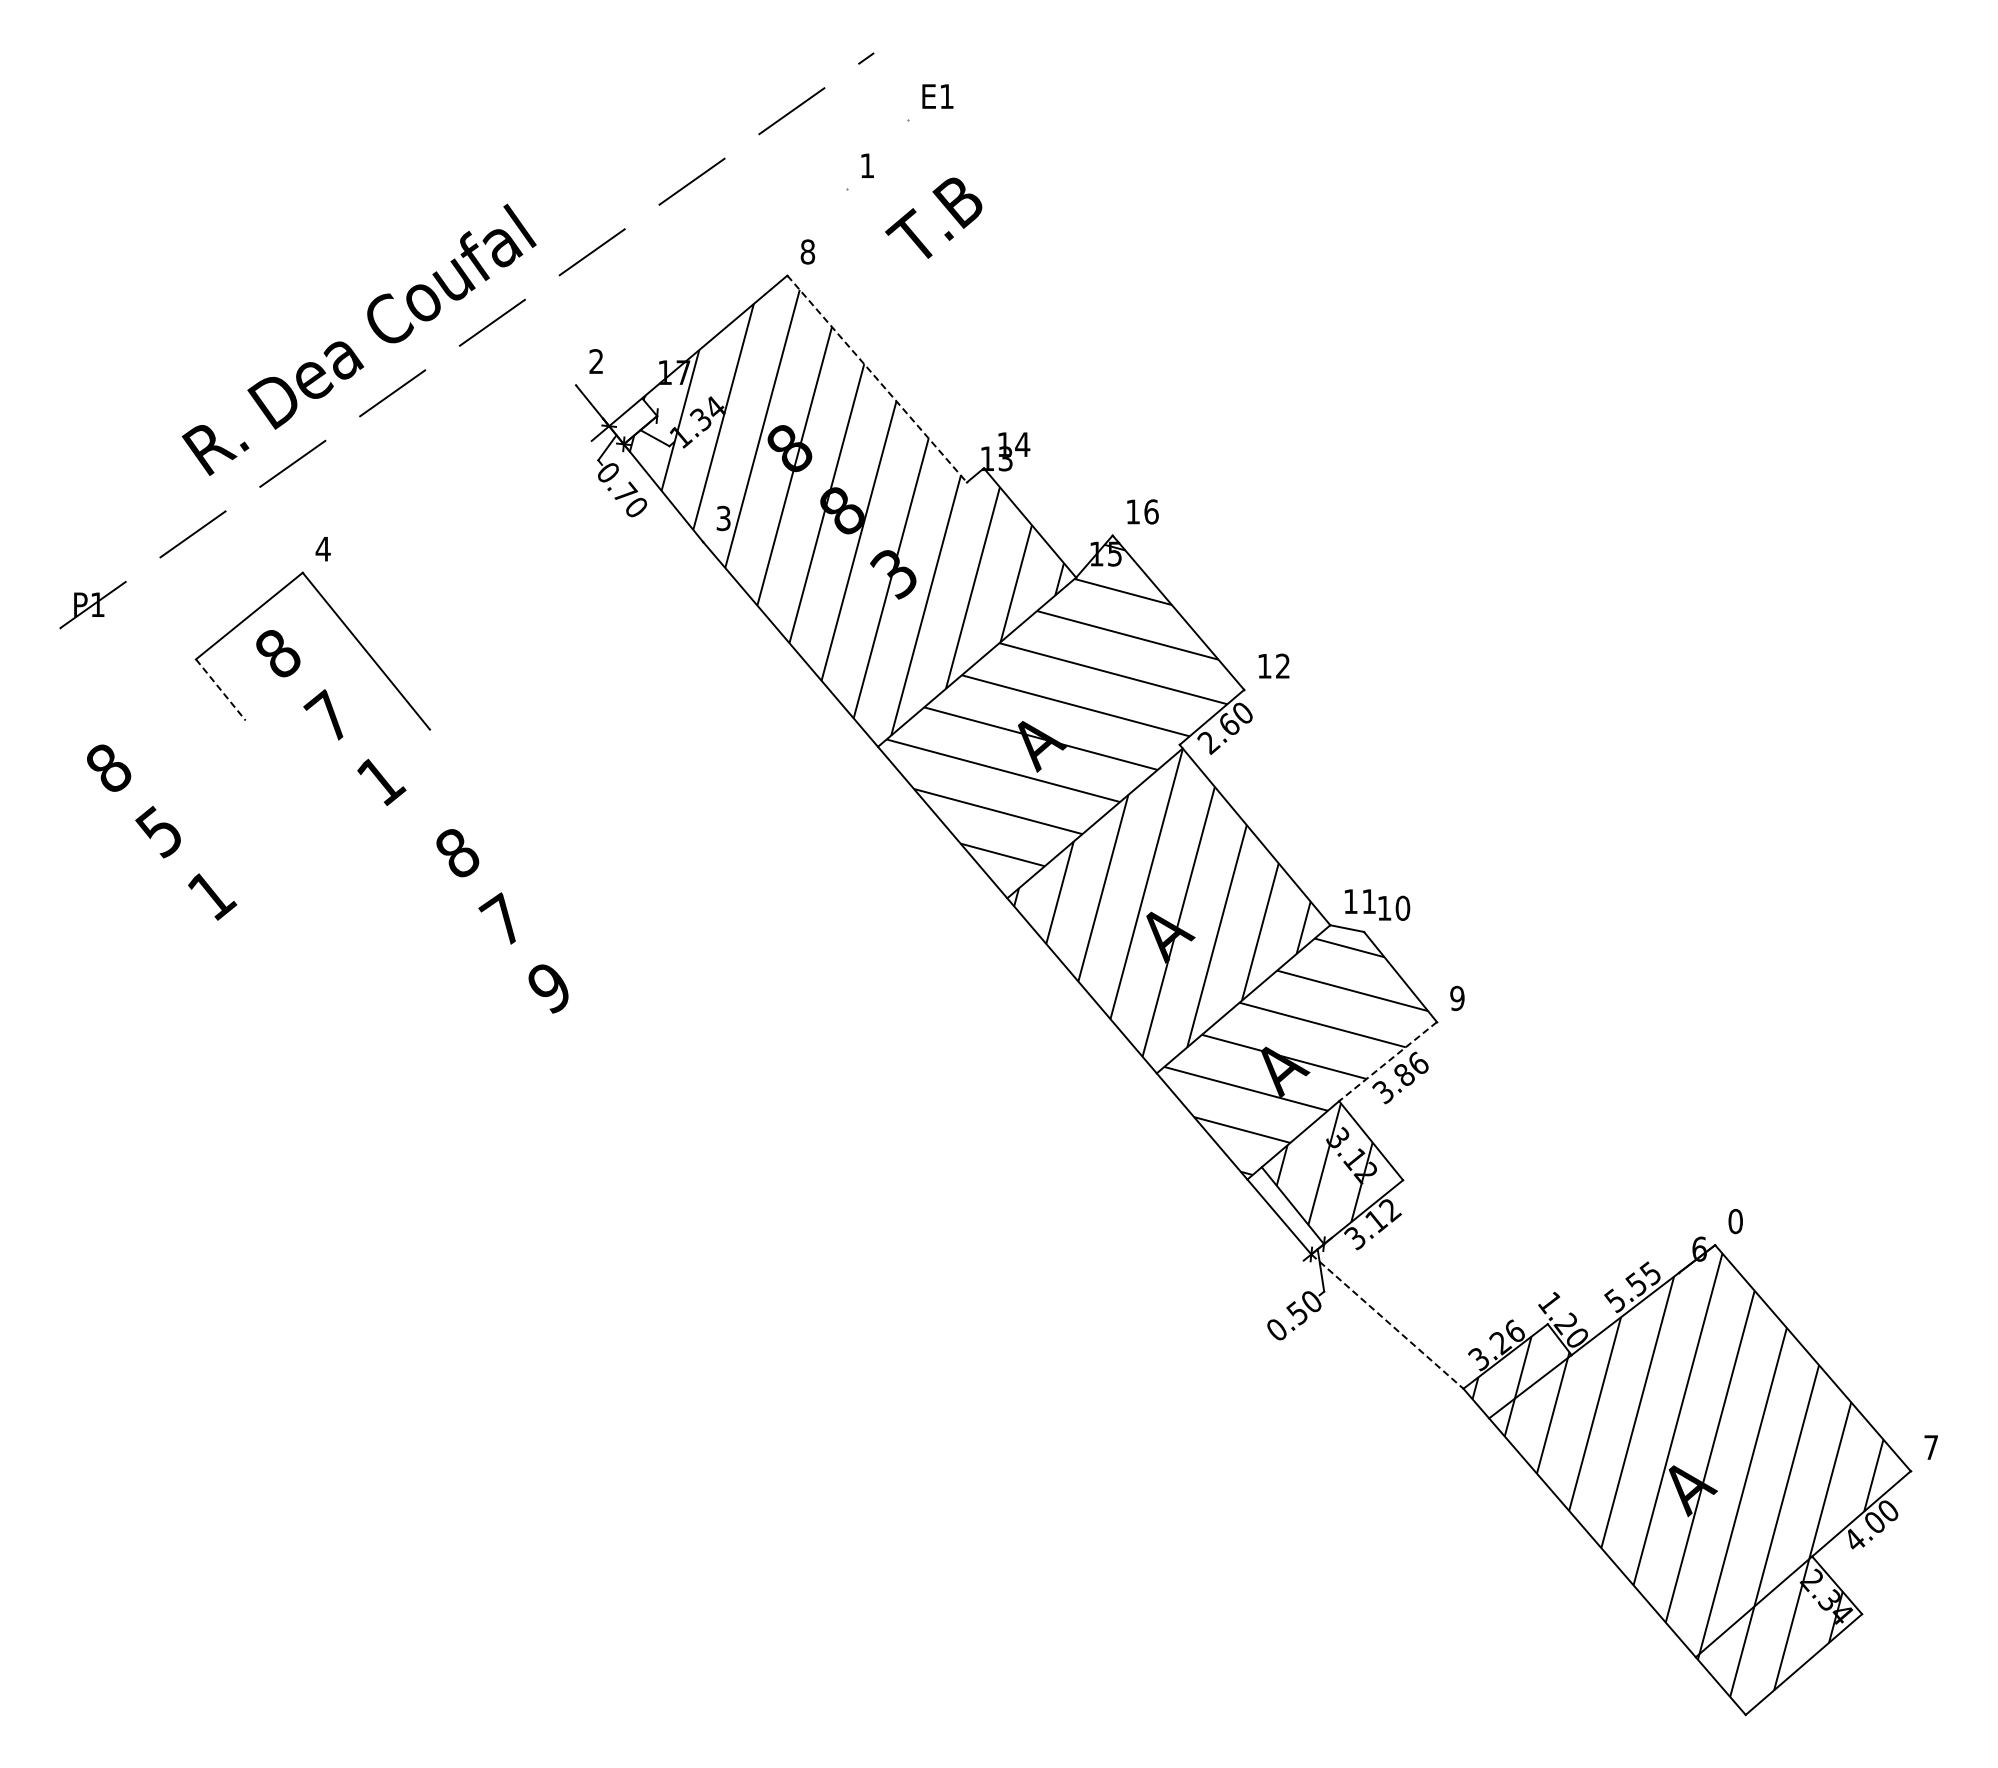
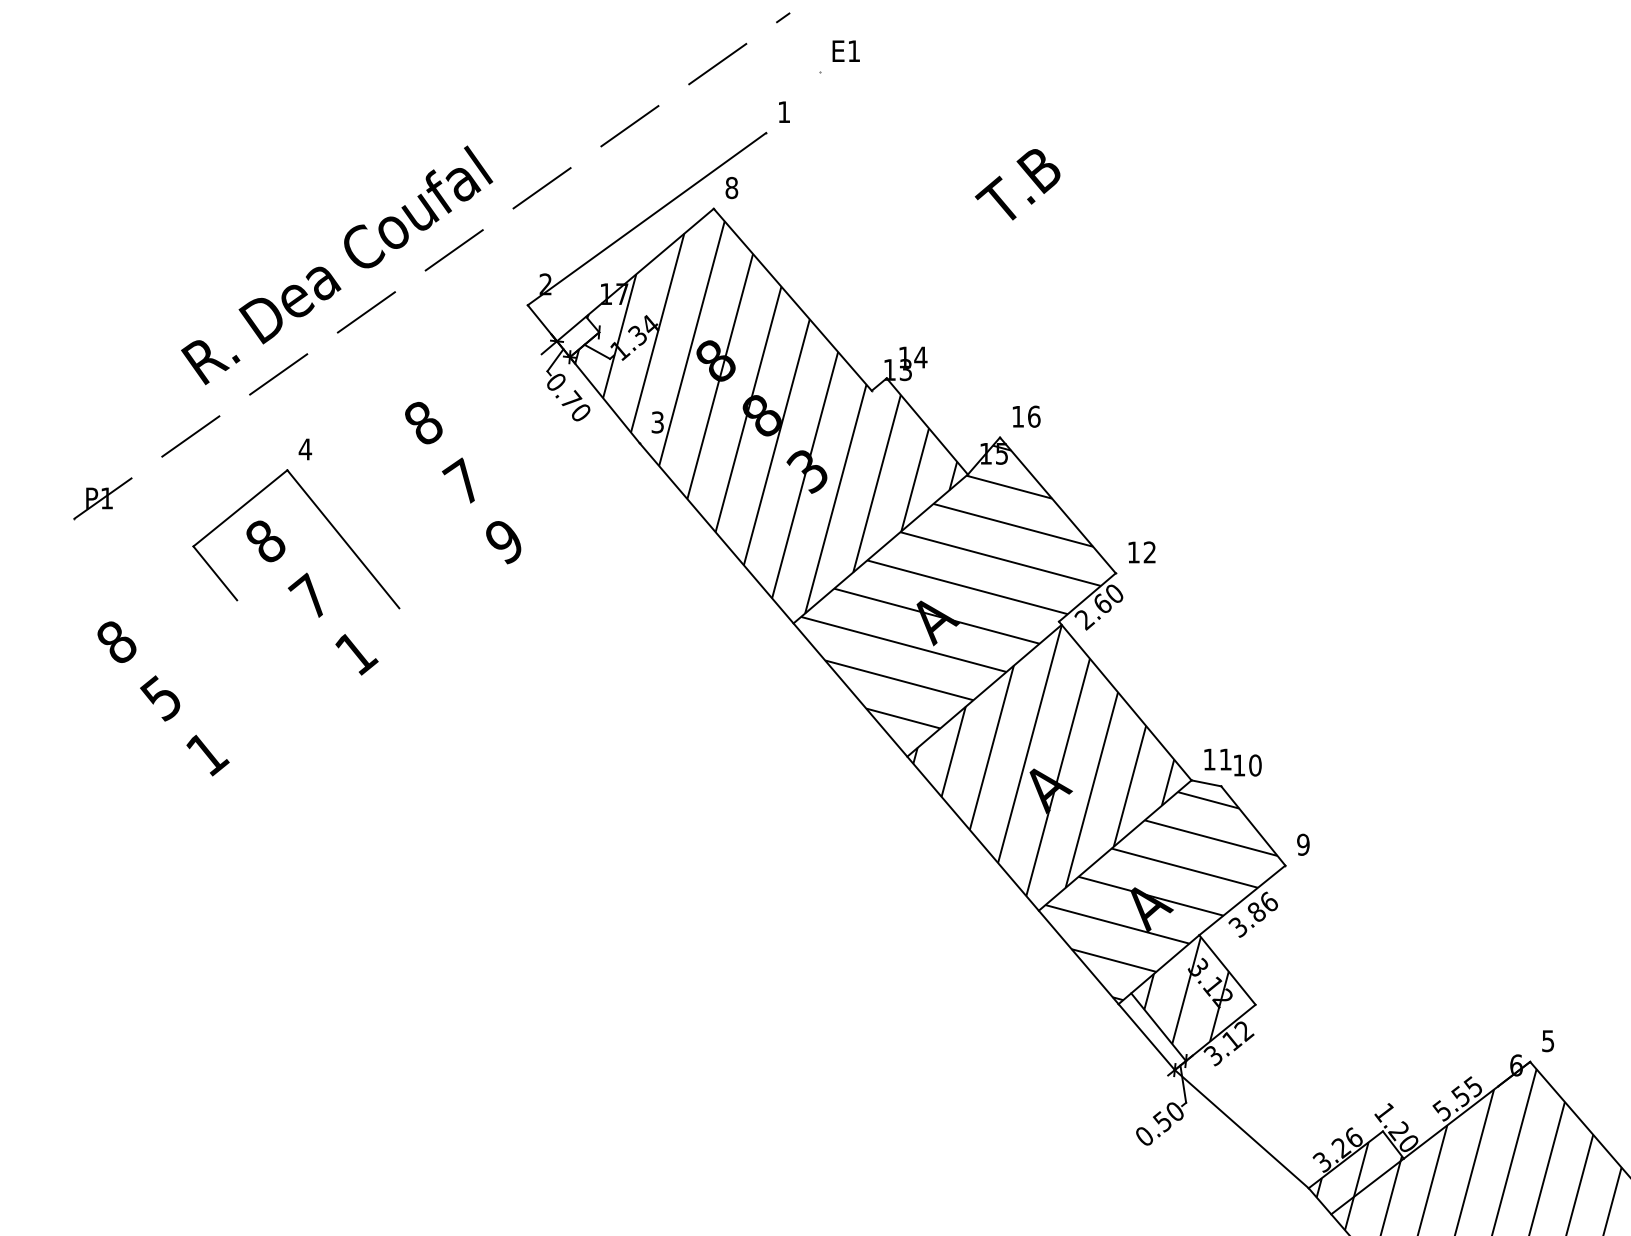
text: (933, 217) -> (1017, 184), moved
line: (710, 287) -> (646, 219), added
line: (877, 379) -> (793, 300), dashed -> solid
line: (221, 690) -> (215, 573), dashed -> solid
text: (502, 921) -> (463, 483), moved
line: (1388, 1061) -> (1242, 900), dashed -> solid
text: (1735, 1221) -> (1548, 1041), 0 -> 5
line: (1387, 1321) -> (1241, 1129), dashed -> solid

